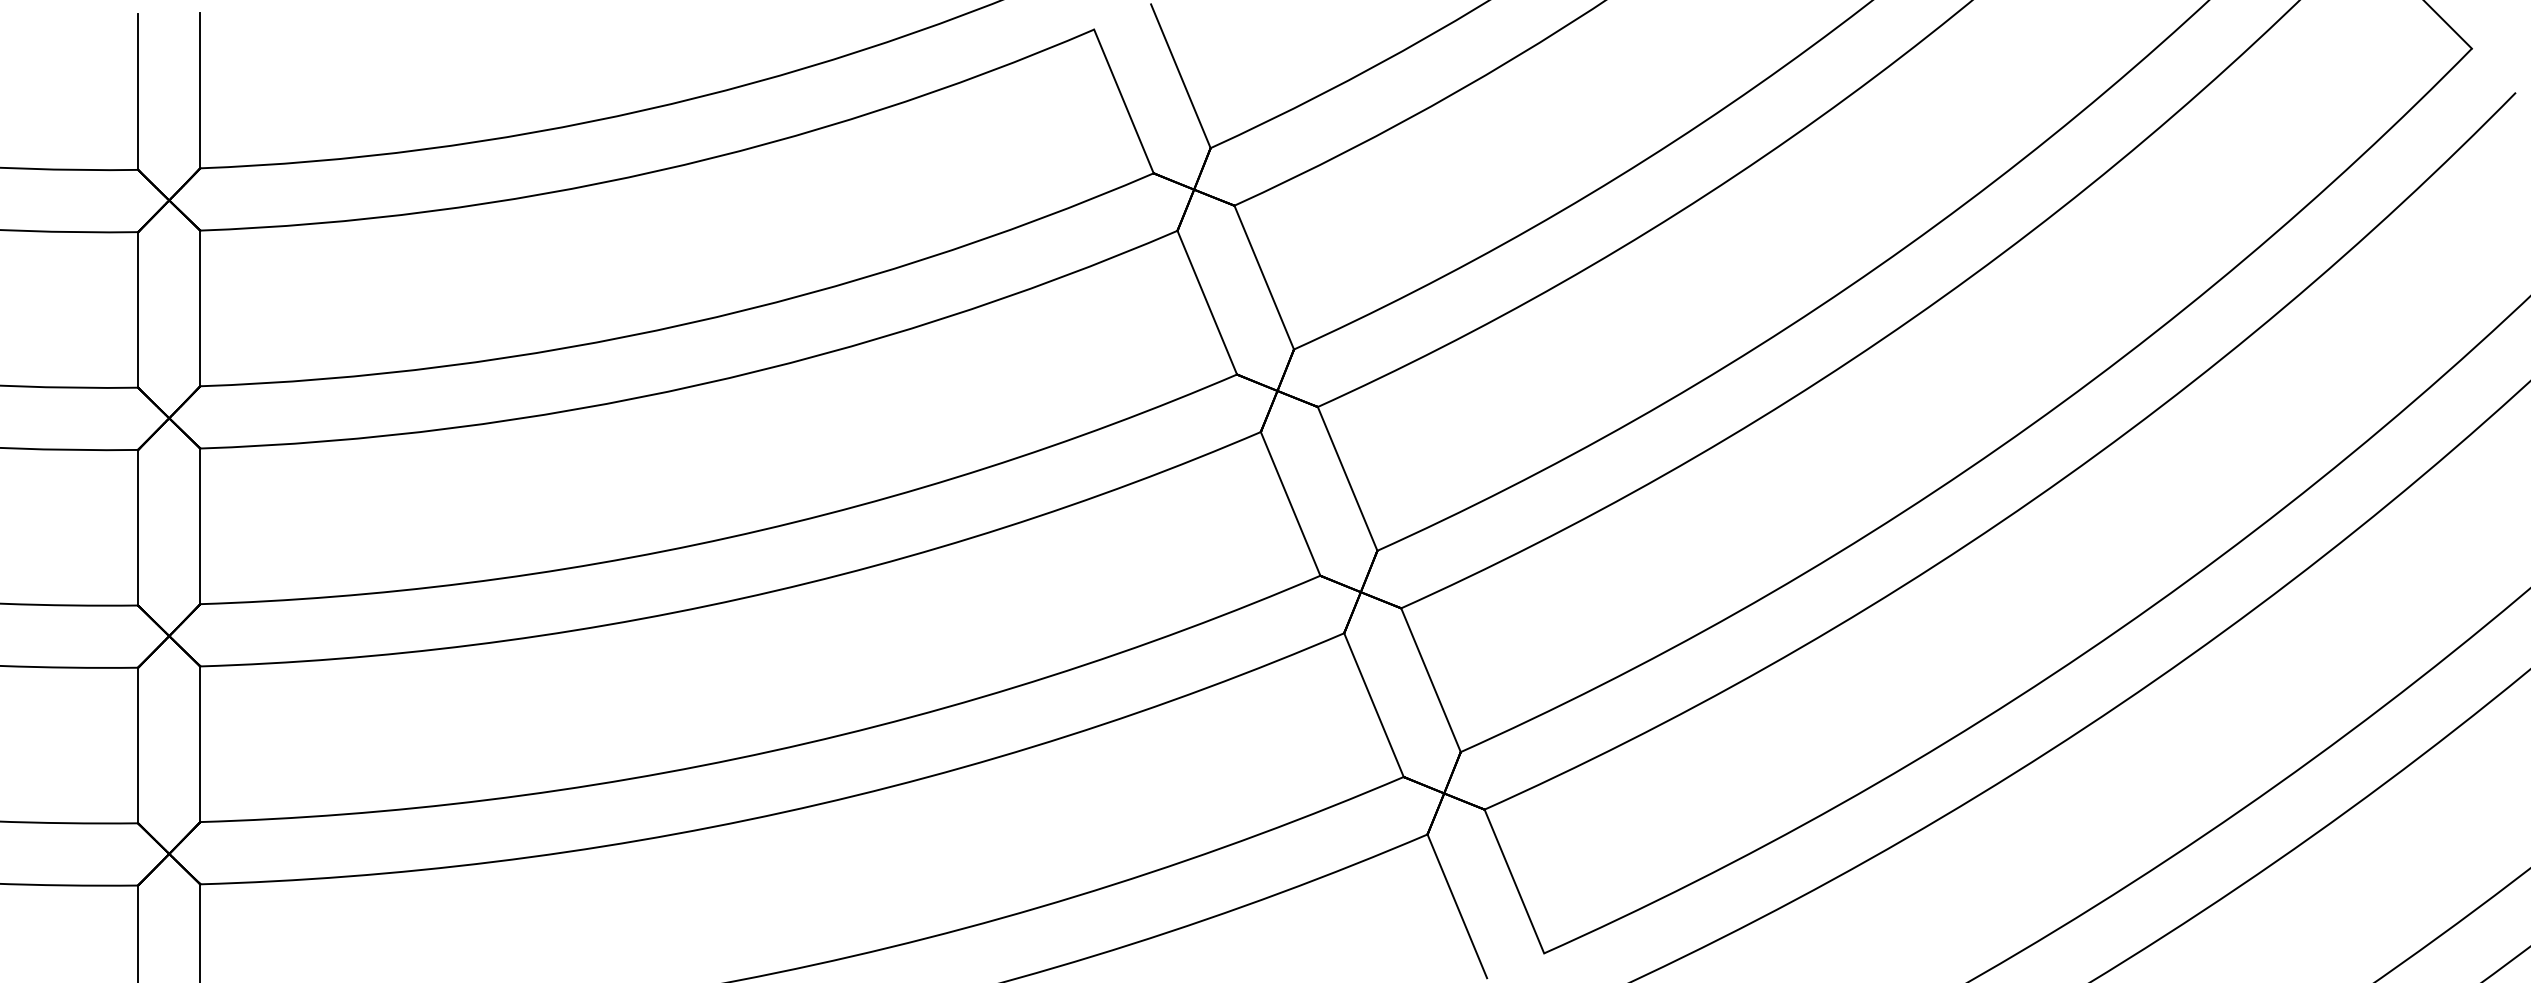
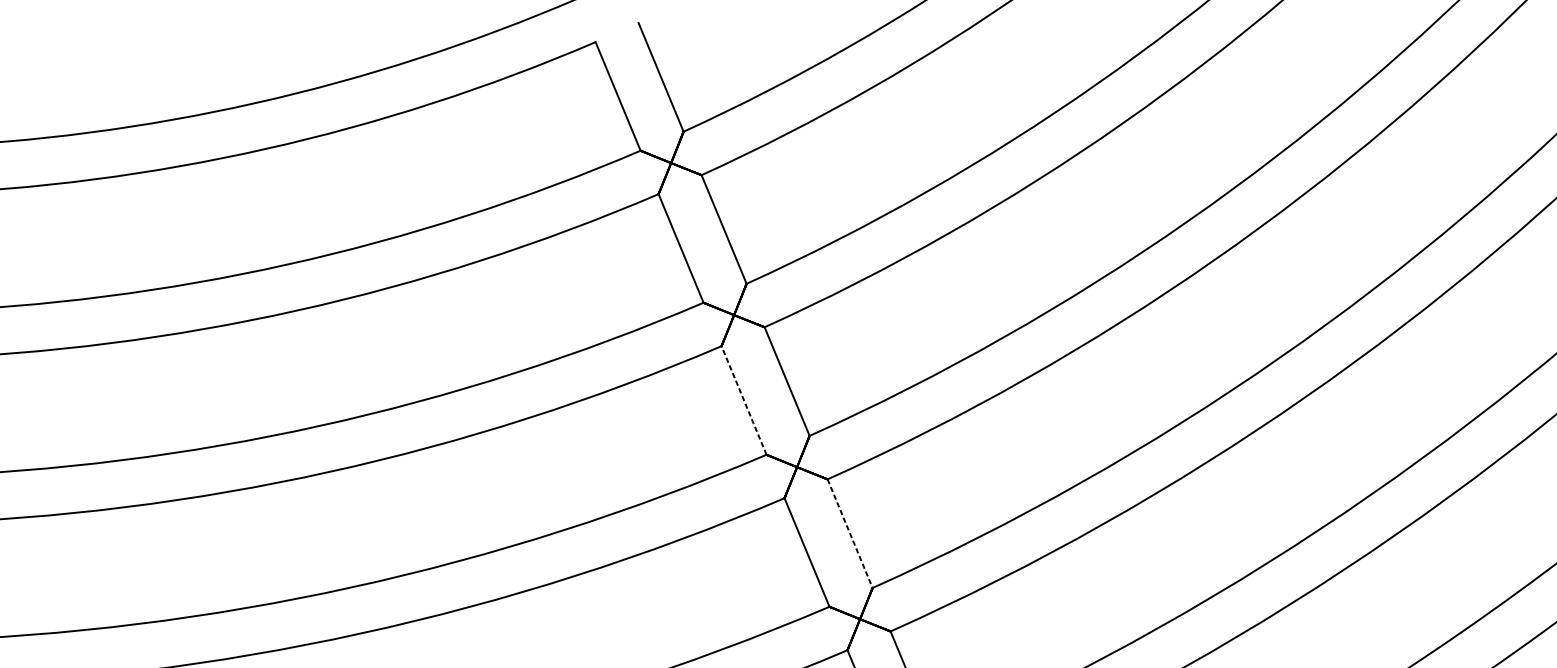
line: (1290, 503) -> (743, 400), solid -> dashed
line: (1431, 680) -> (850, 533), solid -> dashed

